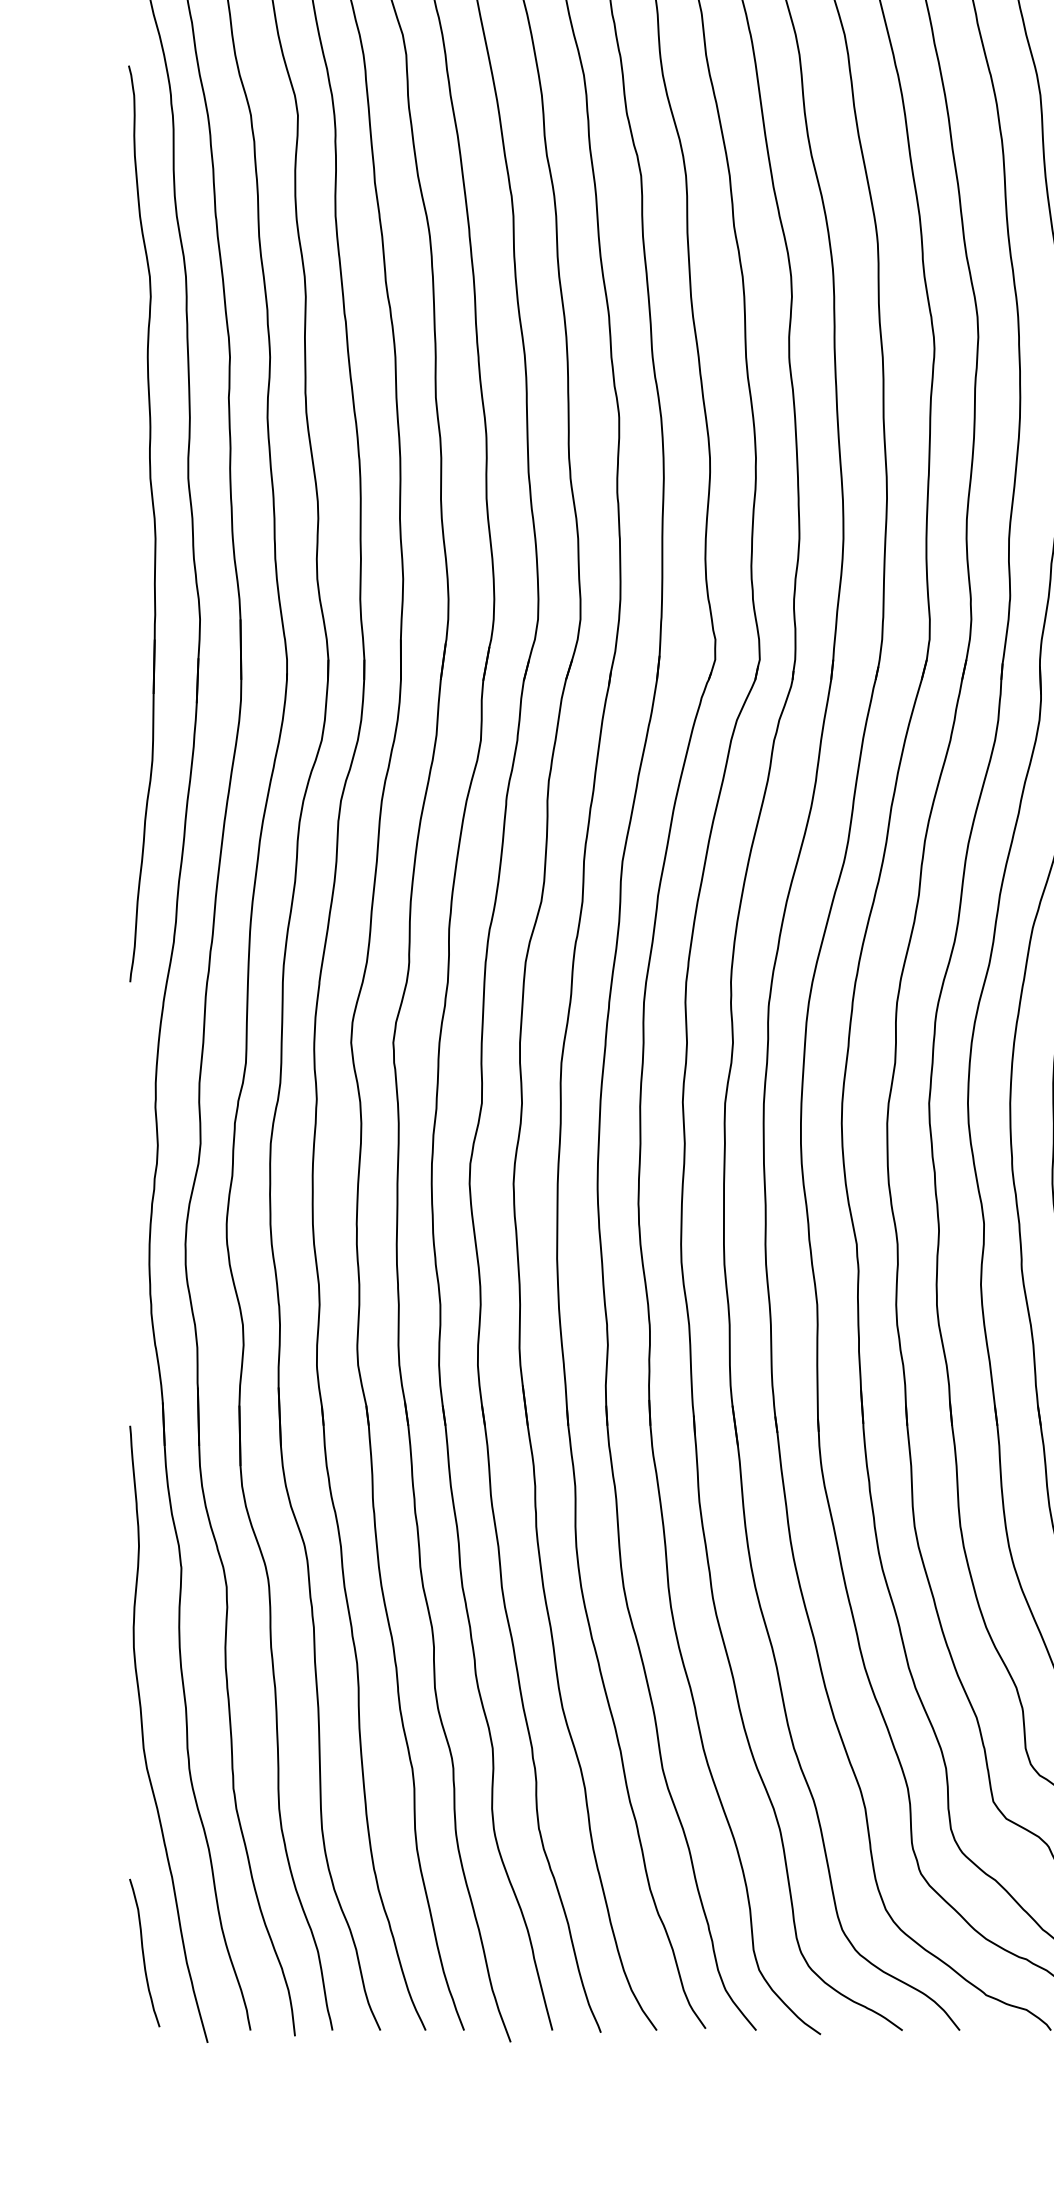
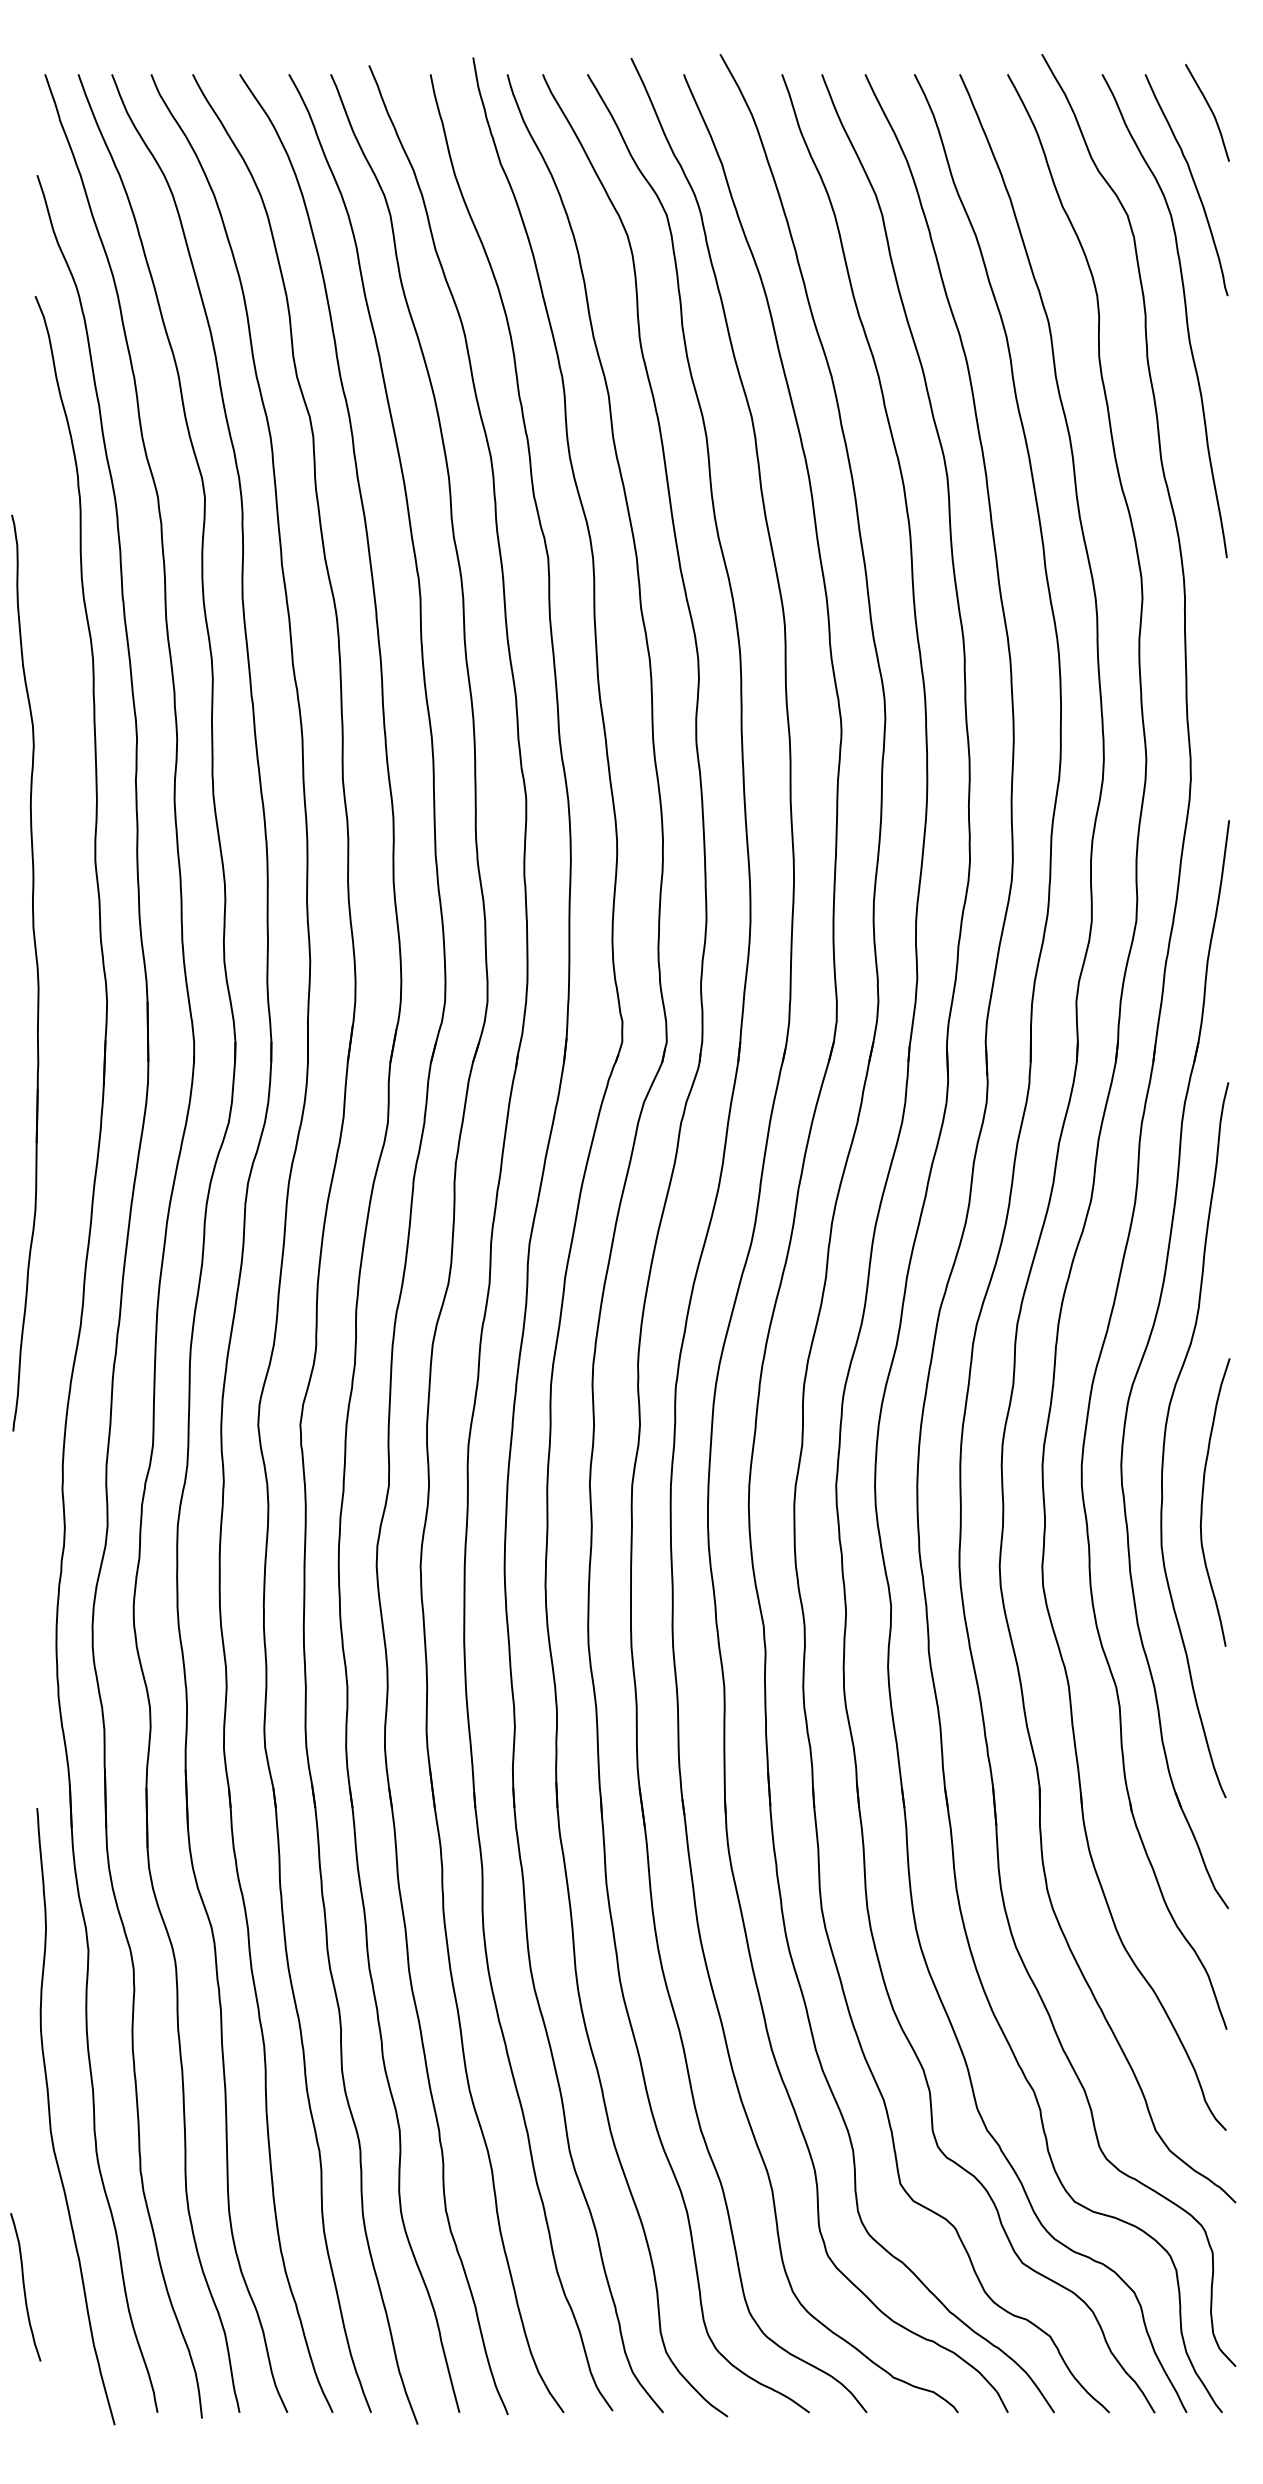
part: (153, 521) -> (36, 970), moved
curve: (144, 1953) -> (25, 2287), moved

